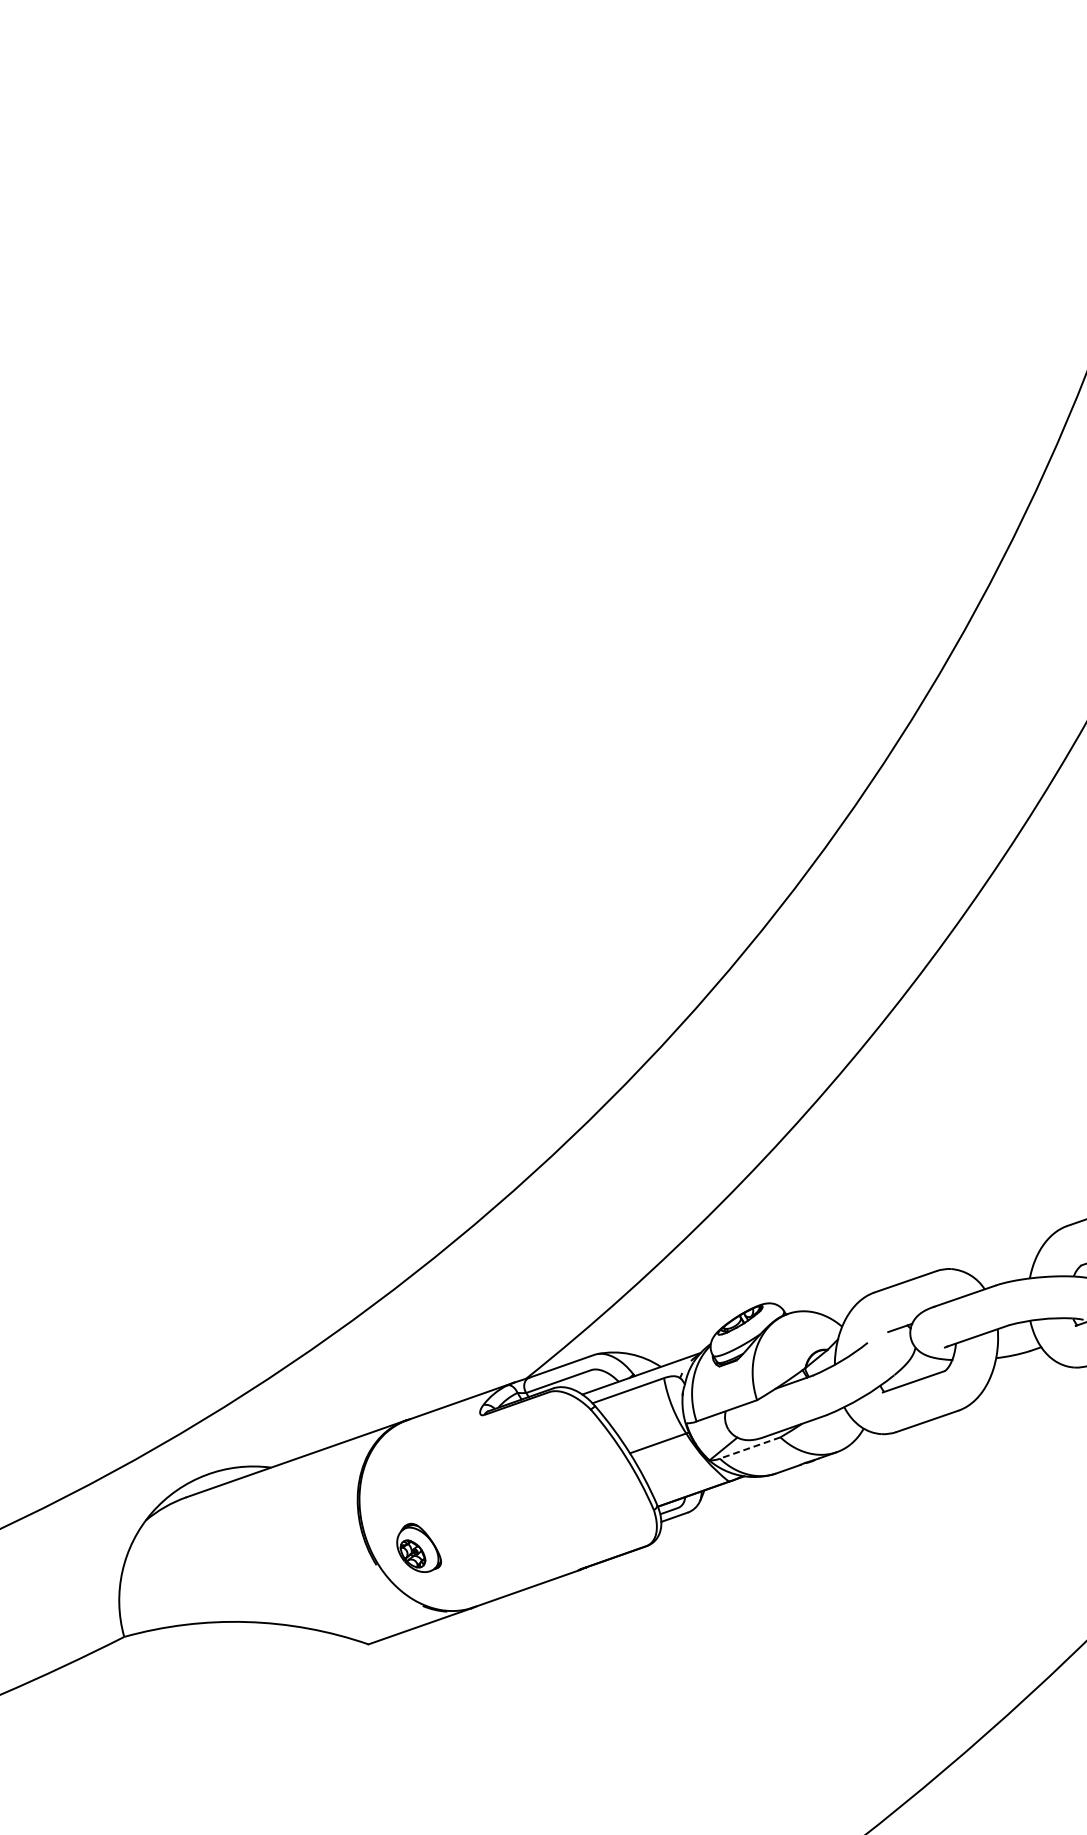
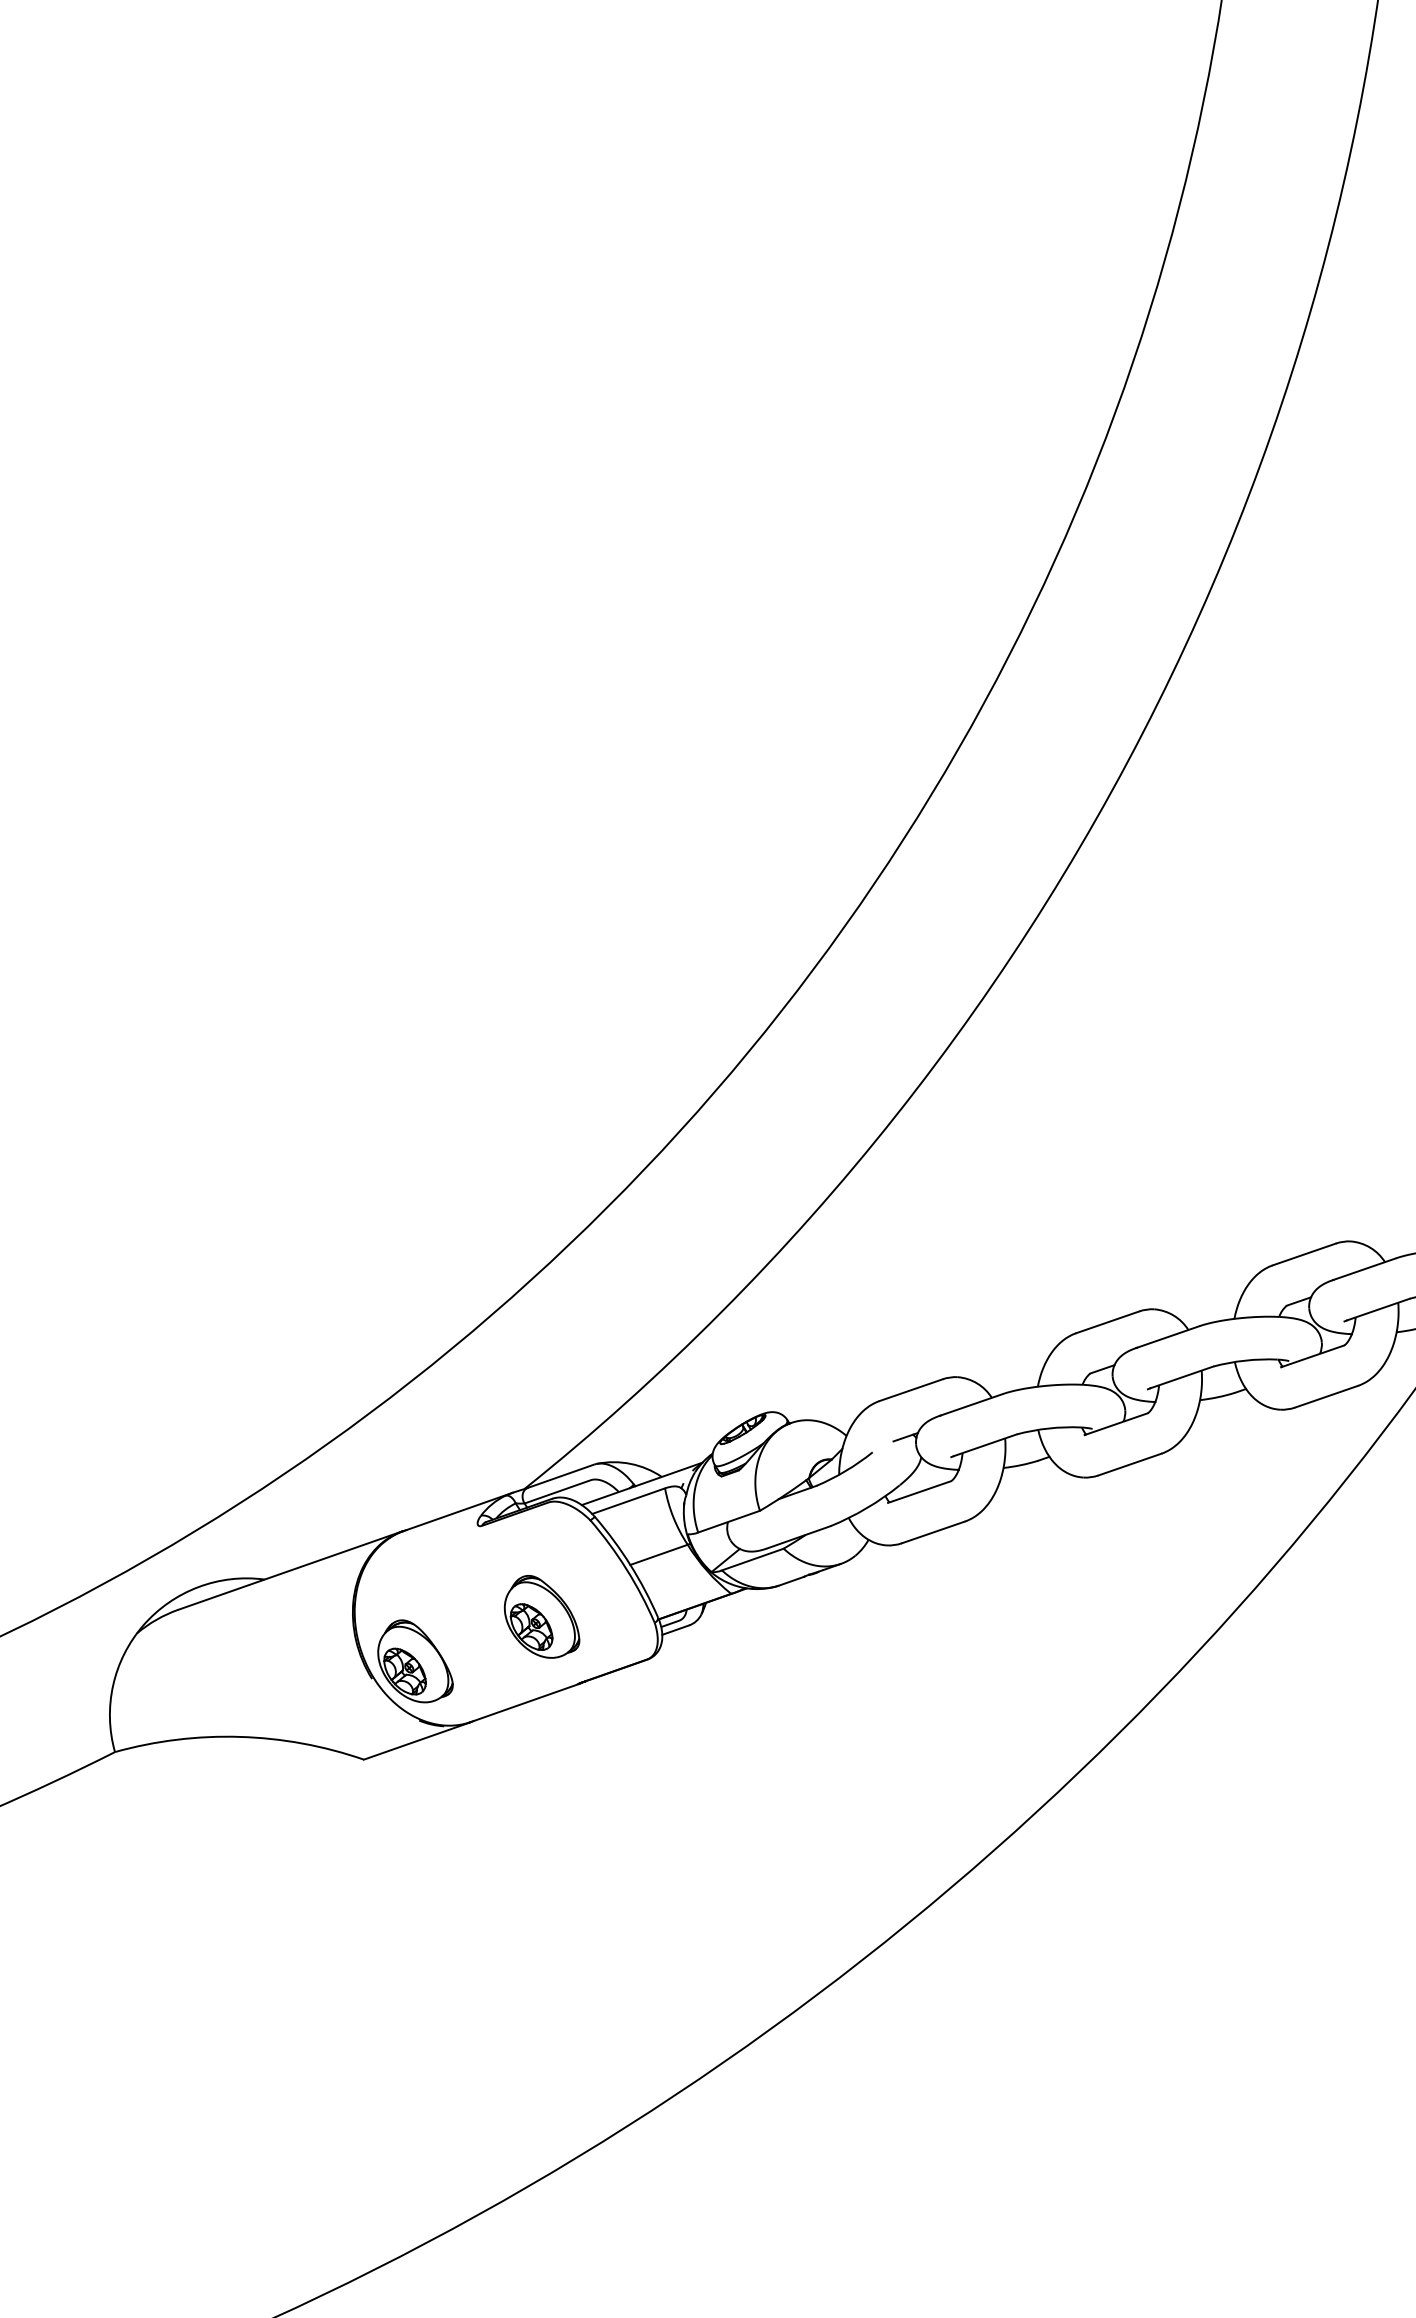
line: (749, 1447) -> (752, 1559), dashed -> solid
part: (542, 1503) -> (541, 1616), added
part: (419, 1548) -> (415, 1661), size x1.67

